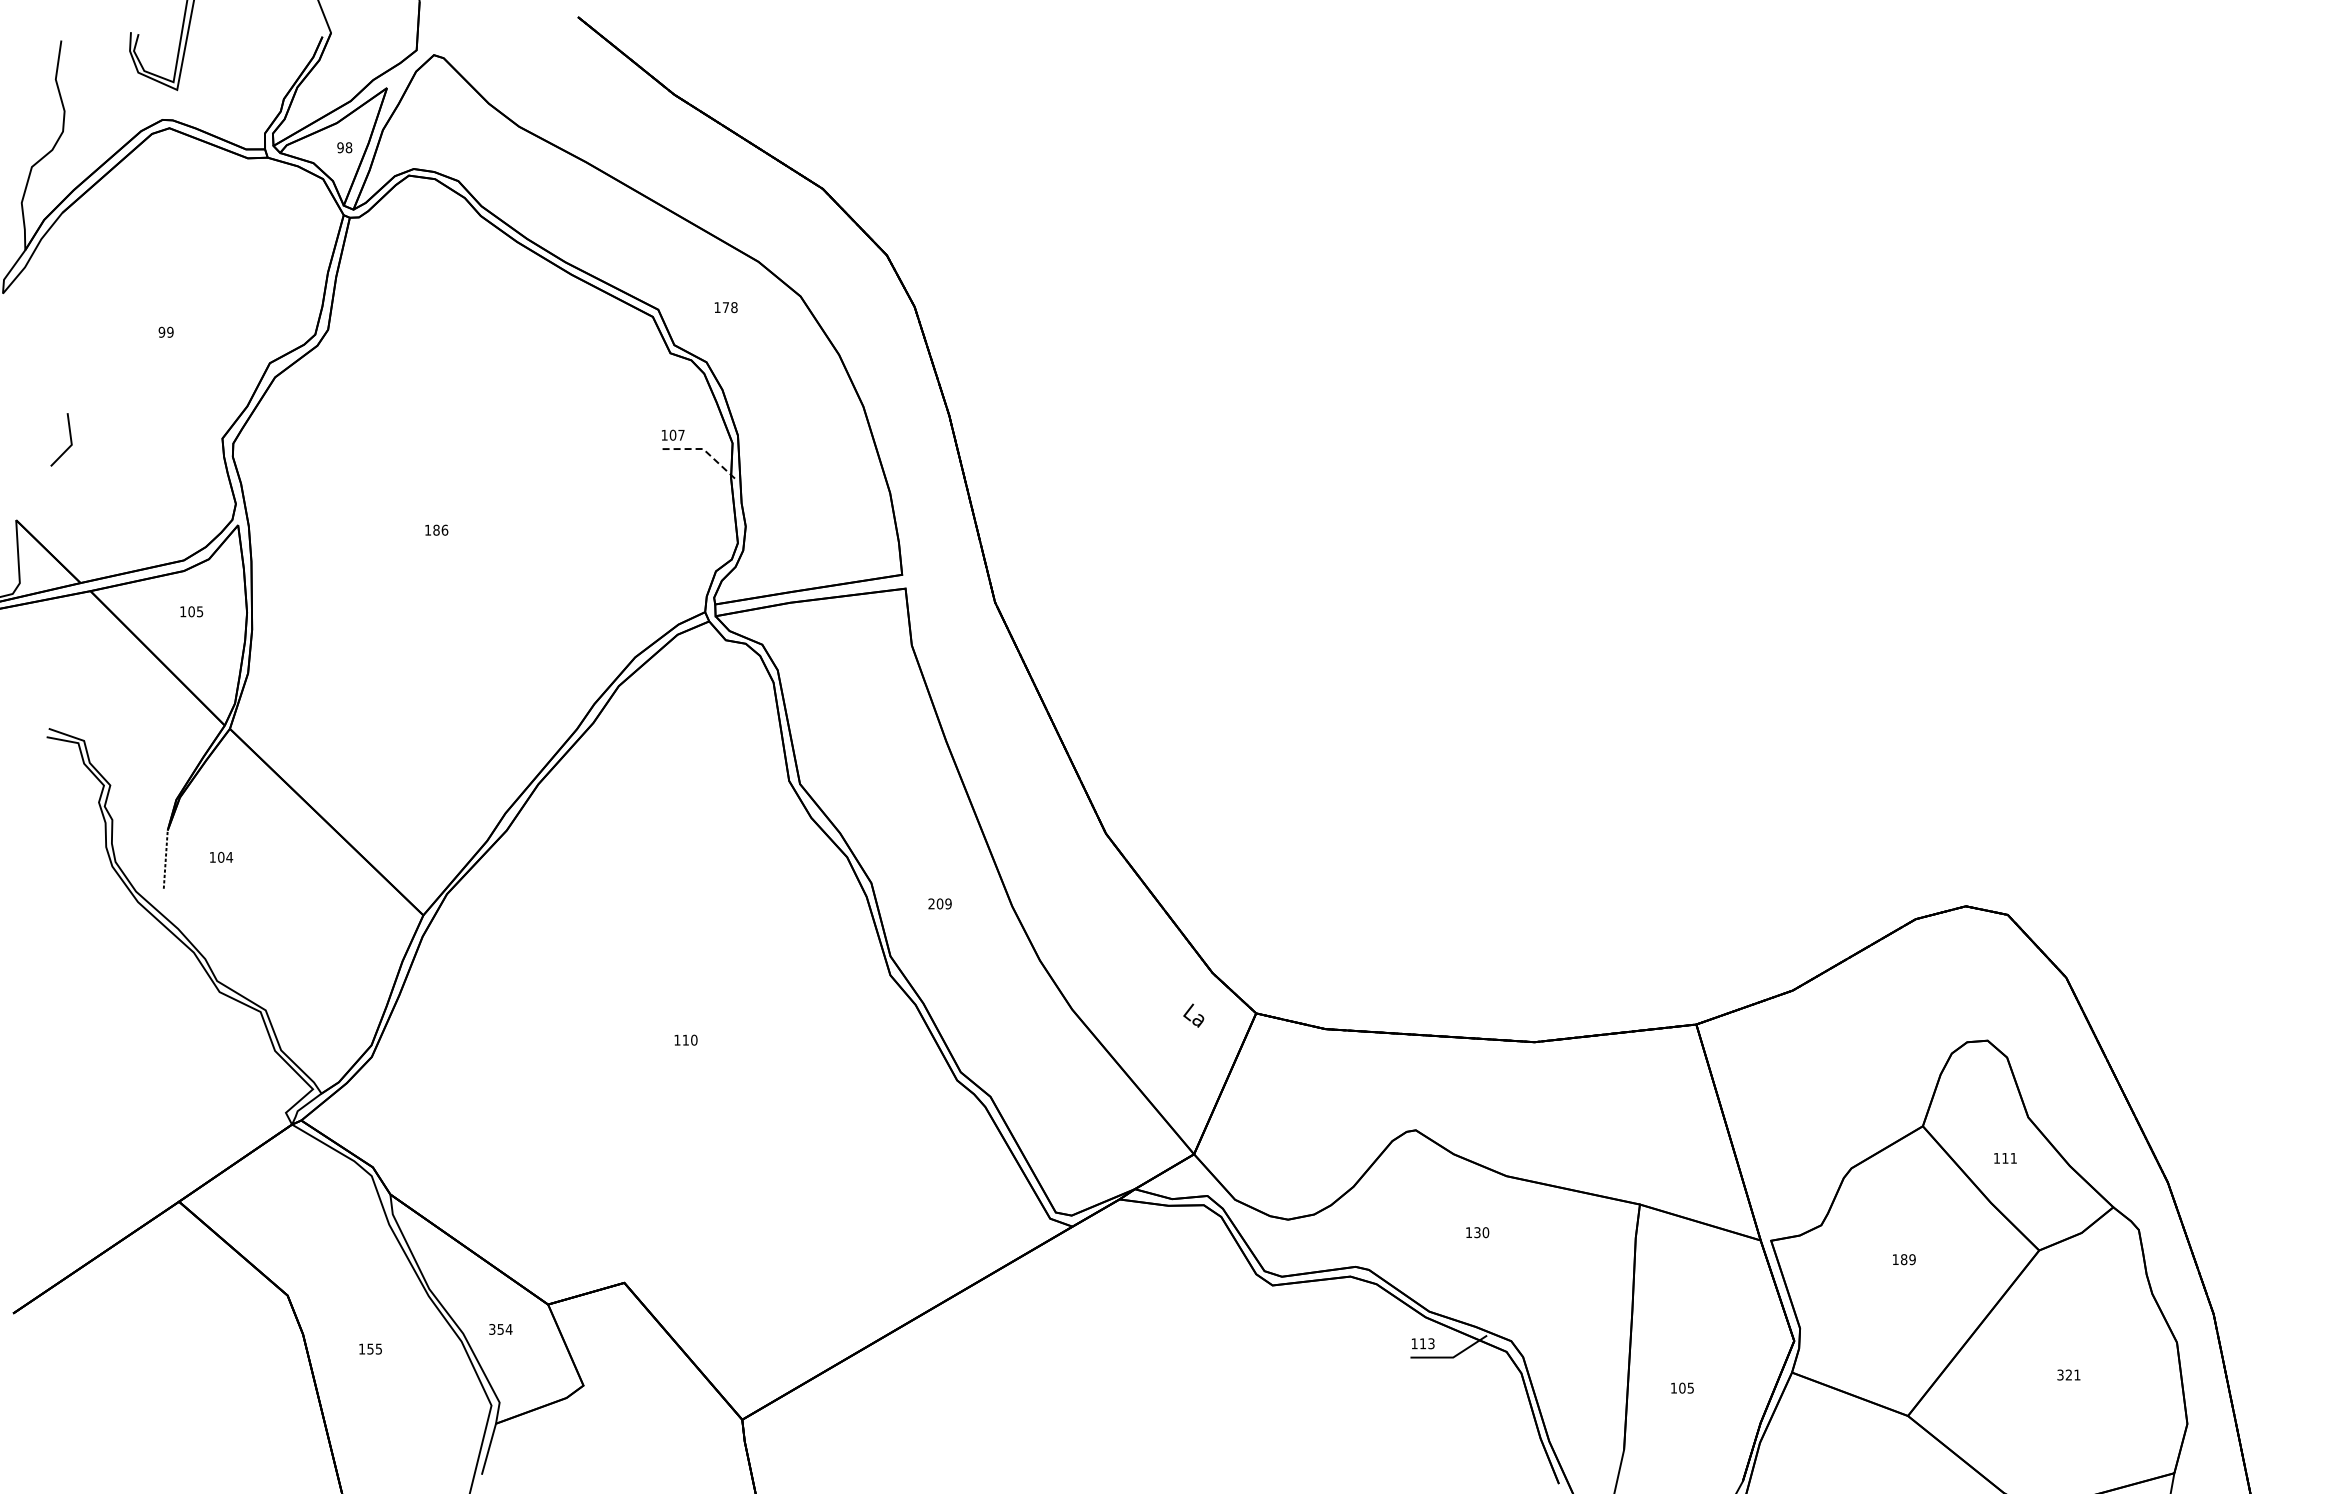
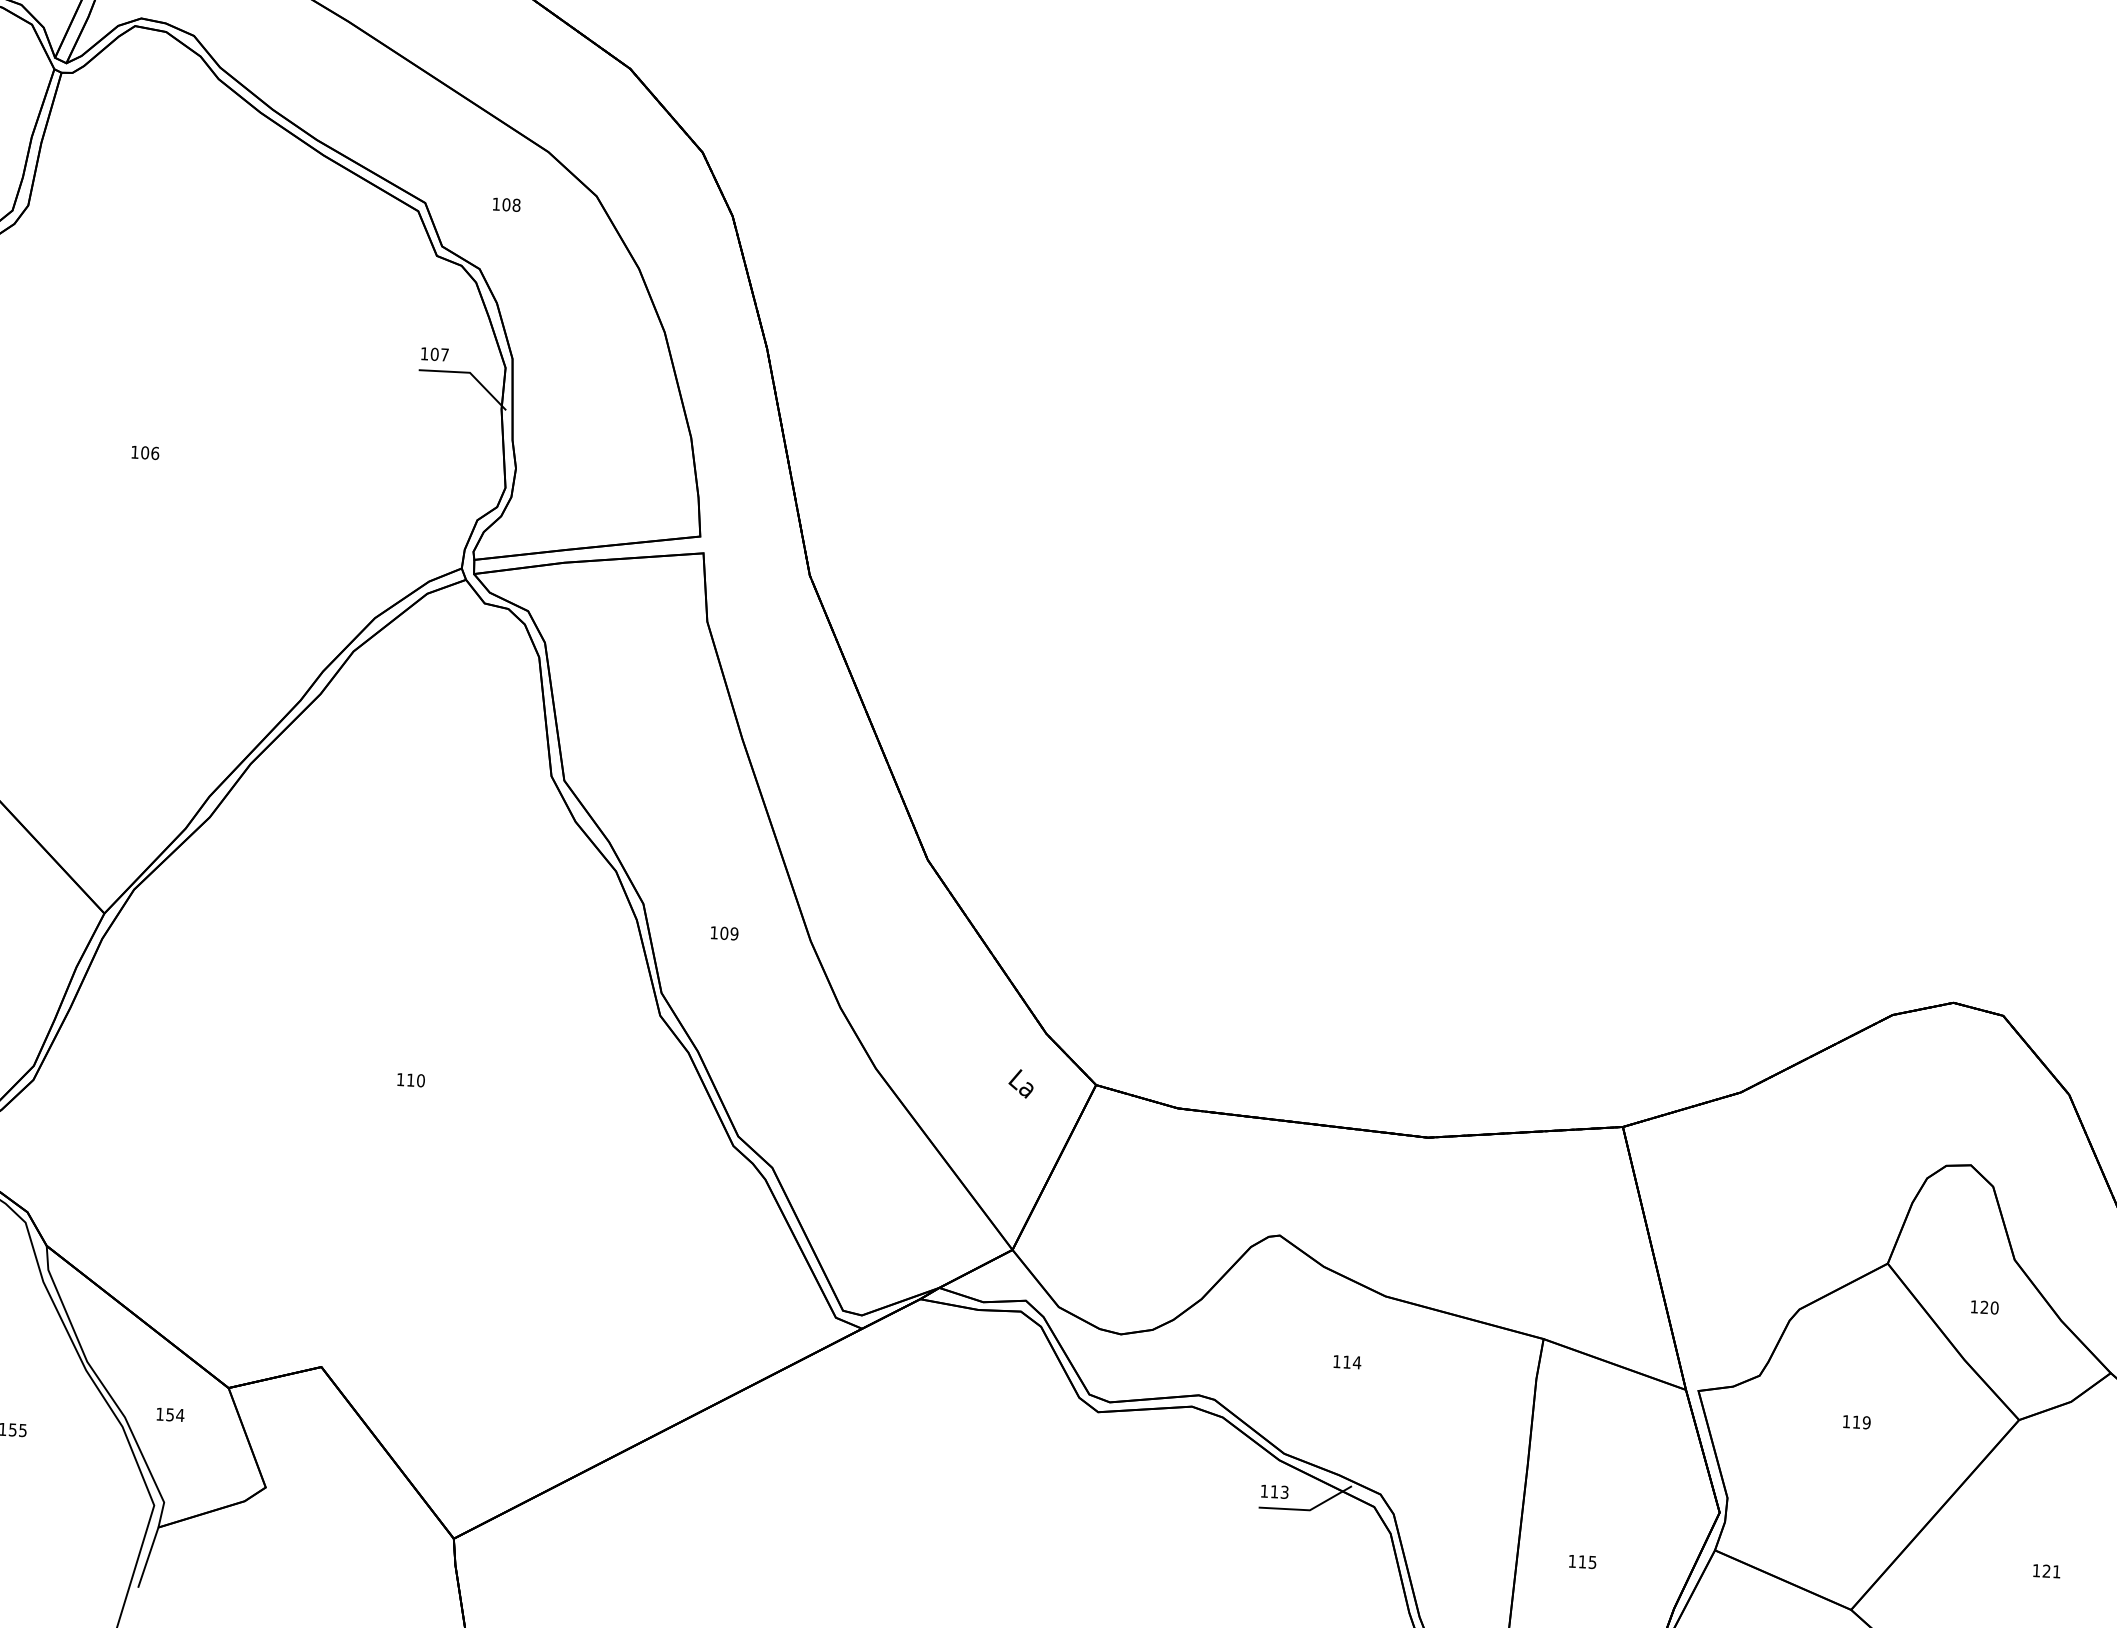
text: (725, 307) -> (505, 204), 178 -> 108
line: (703, 449) -> (470, 373), dashed -> solid
text: (436, 530) -> (145, 453), 186 -> 106
text: (931, 903) -> (714, 932), 209 -> 109
text: (2009, 1157) -> (1989, 1306), 111 -> 120
text: (1481, 1232) -> (1351, 1362), 130 -> 114
text: (1903, 1259) -> (1855, 1422), 189 -> 119
text: (492, 1329) -> (160, 1414), 354 -> 154
text: (2060, 1374) -> (2036, 1570), 321 -> 121
text: (1682, 1387) -> (1582, 1561), 105 -> 115

